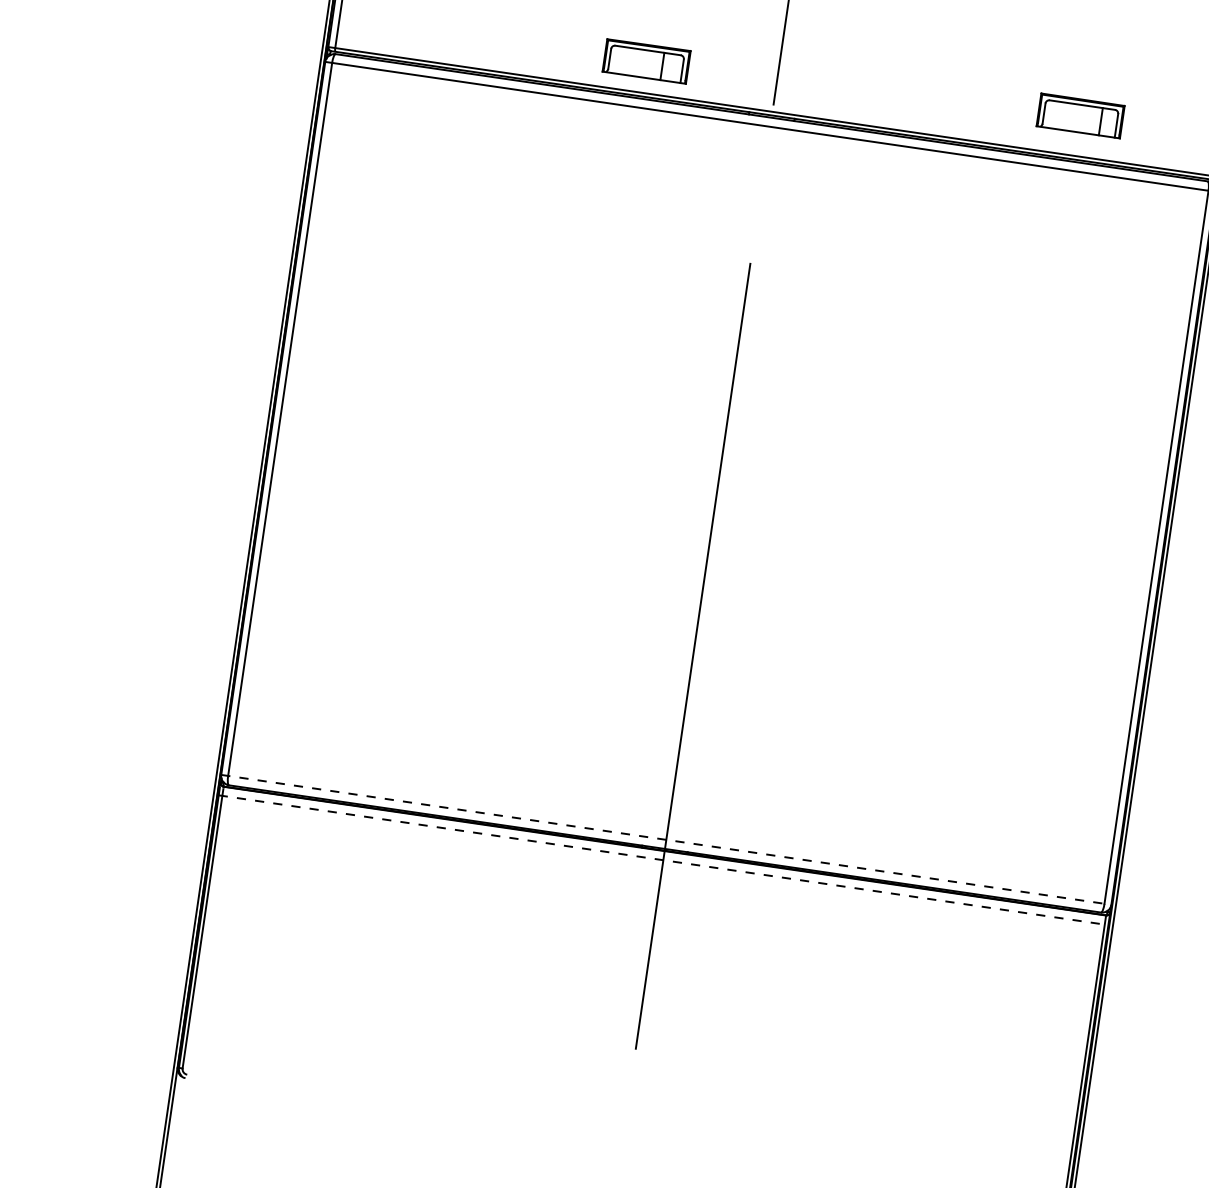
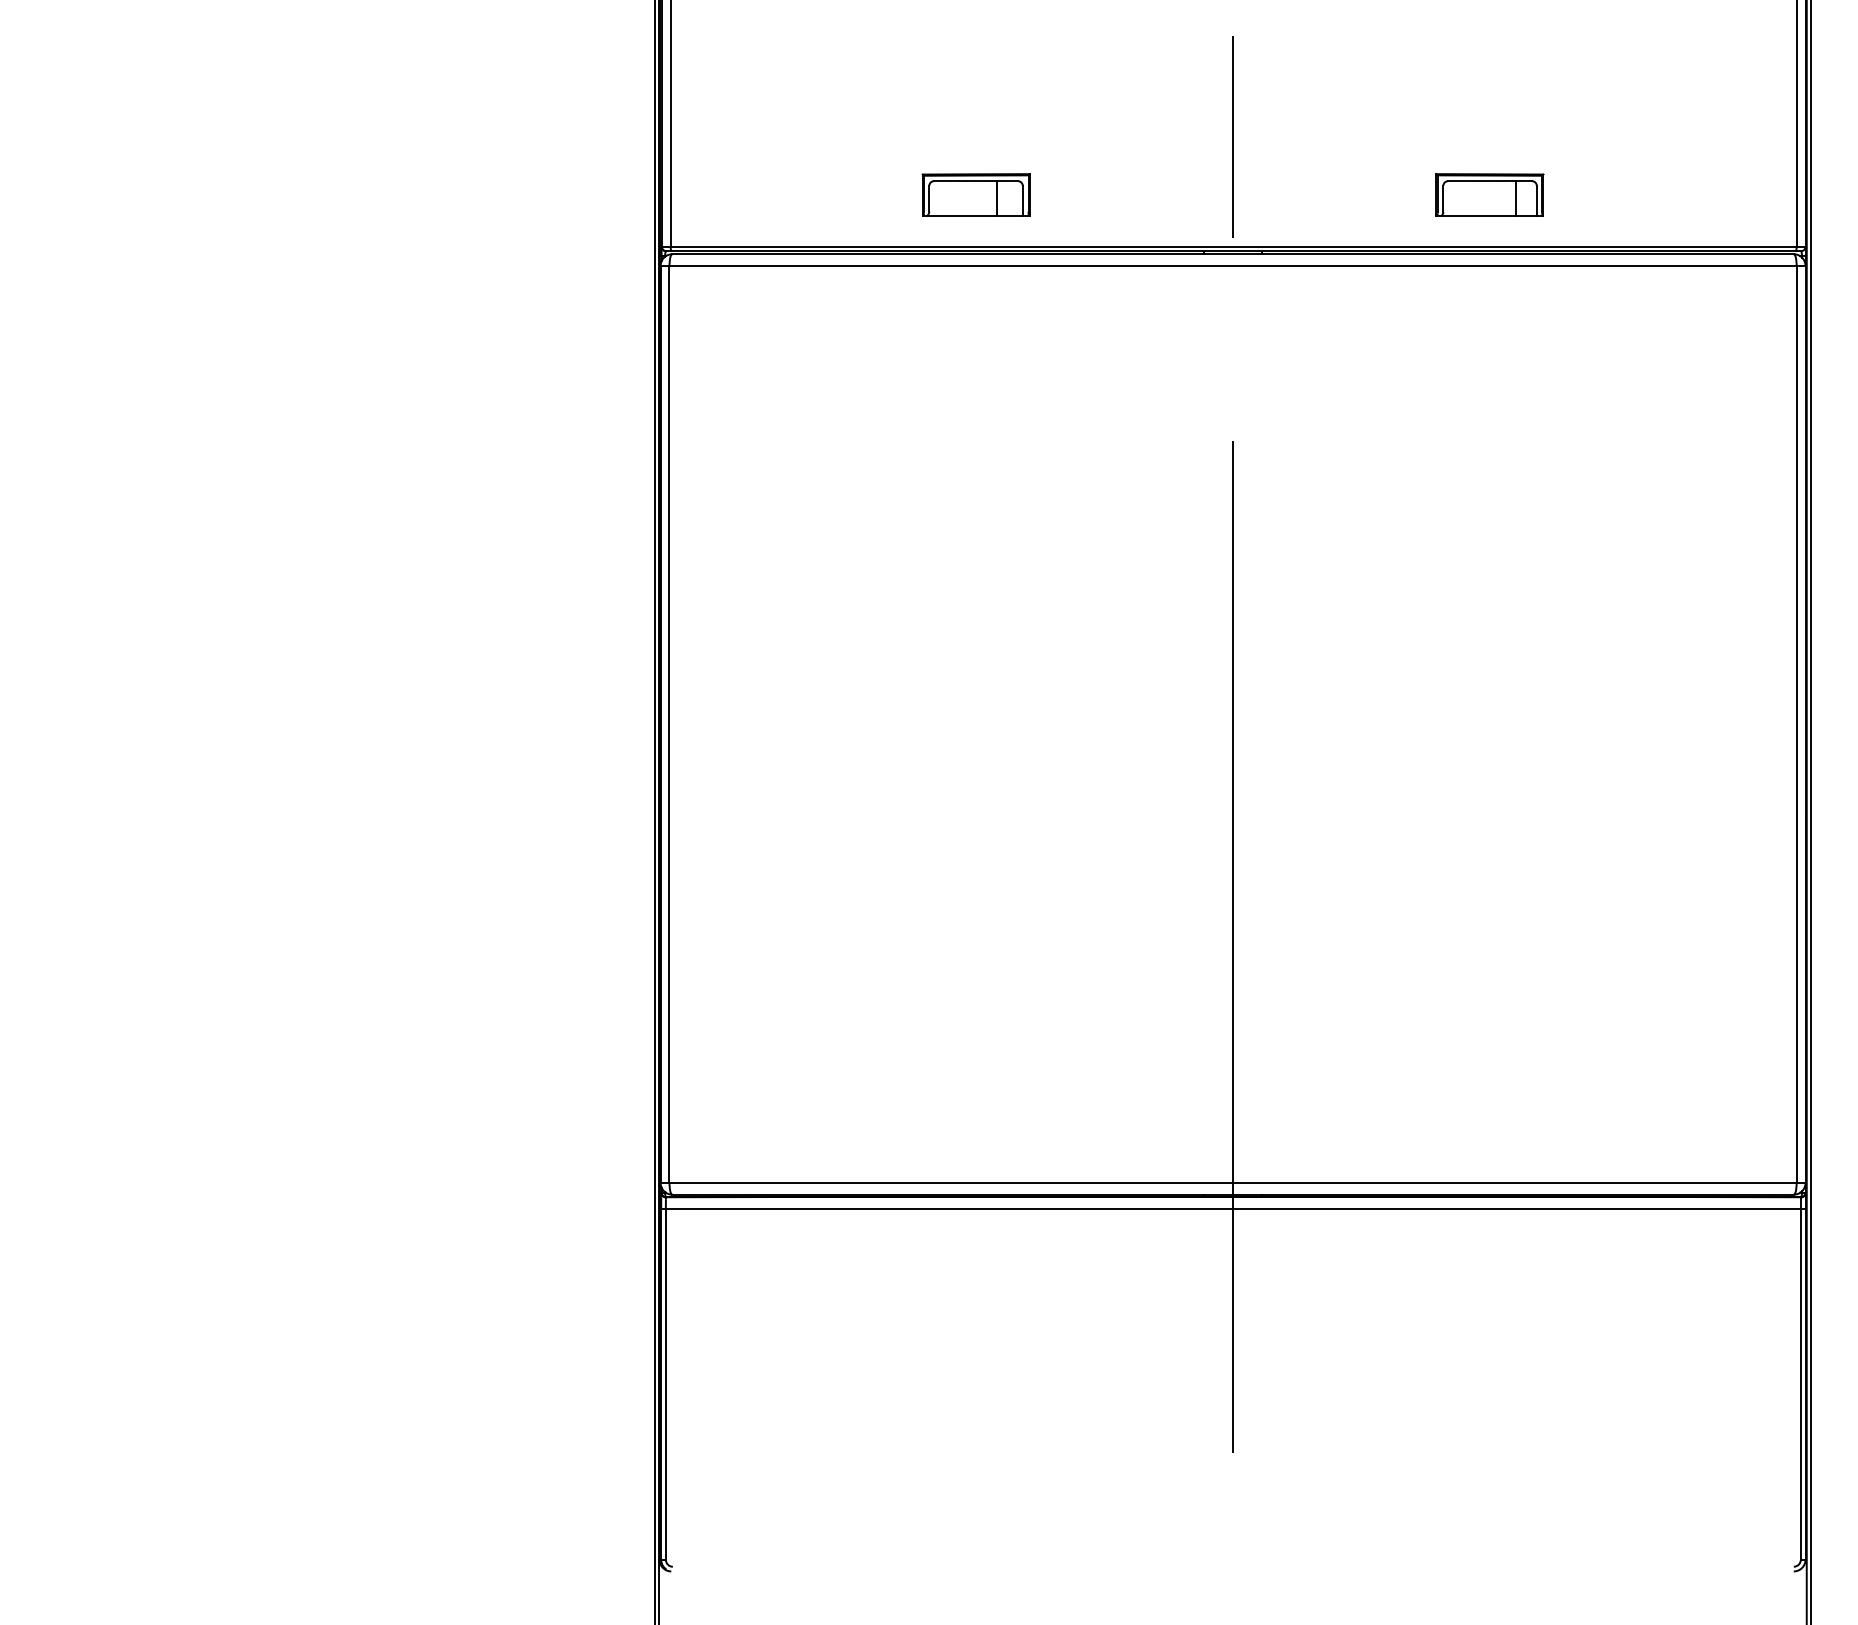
part: (646, 60) -> (975, 194), moved
part: (1080, 115) -> (1489, 194), moved
line: (666, 839) -> (1233, 1182), dashed -> solid
line: (663, 860) -> (1233, 1209), dashed -> solid

